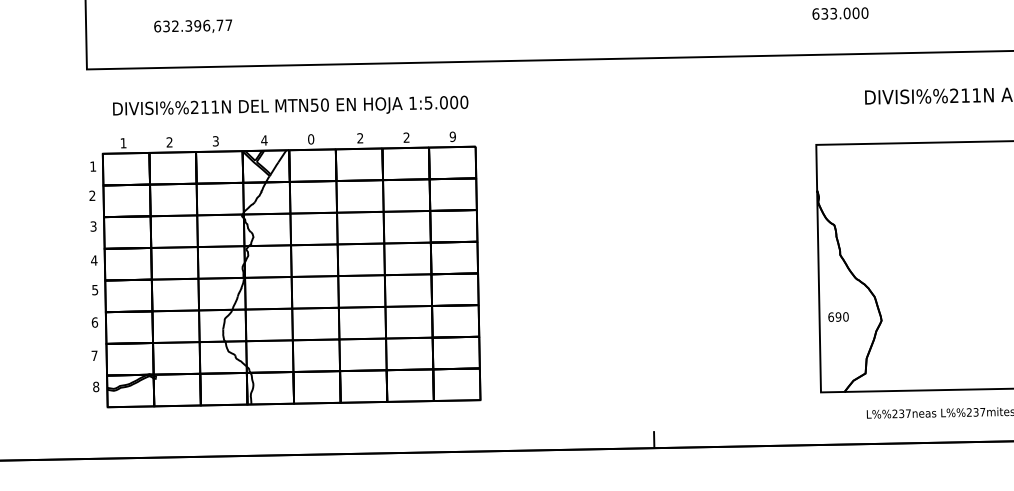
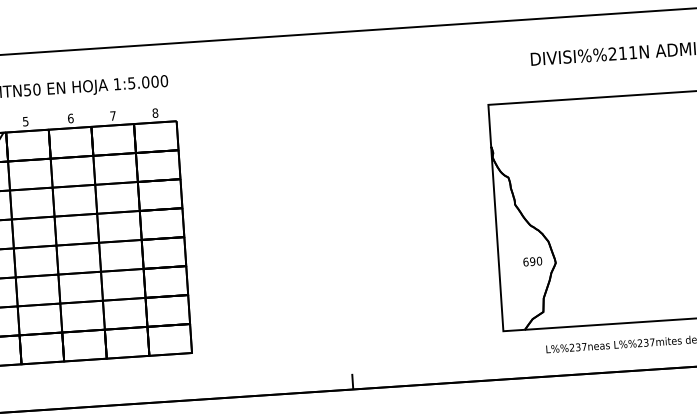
text: (452, 136) -> (155, 112), 9 -> 8
text: (406, 137) -> (112, 115), 2 -> 7
text: (360, 138) -> (70, 118), 2 -> 6
text: (311, 139) -> (26, 121), 0 -> 5
text: (838, 316) -> (532, 261), moved

